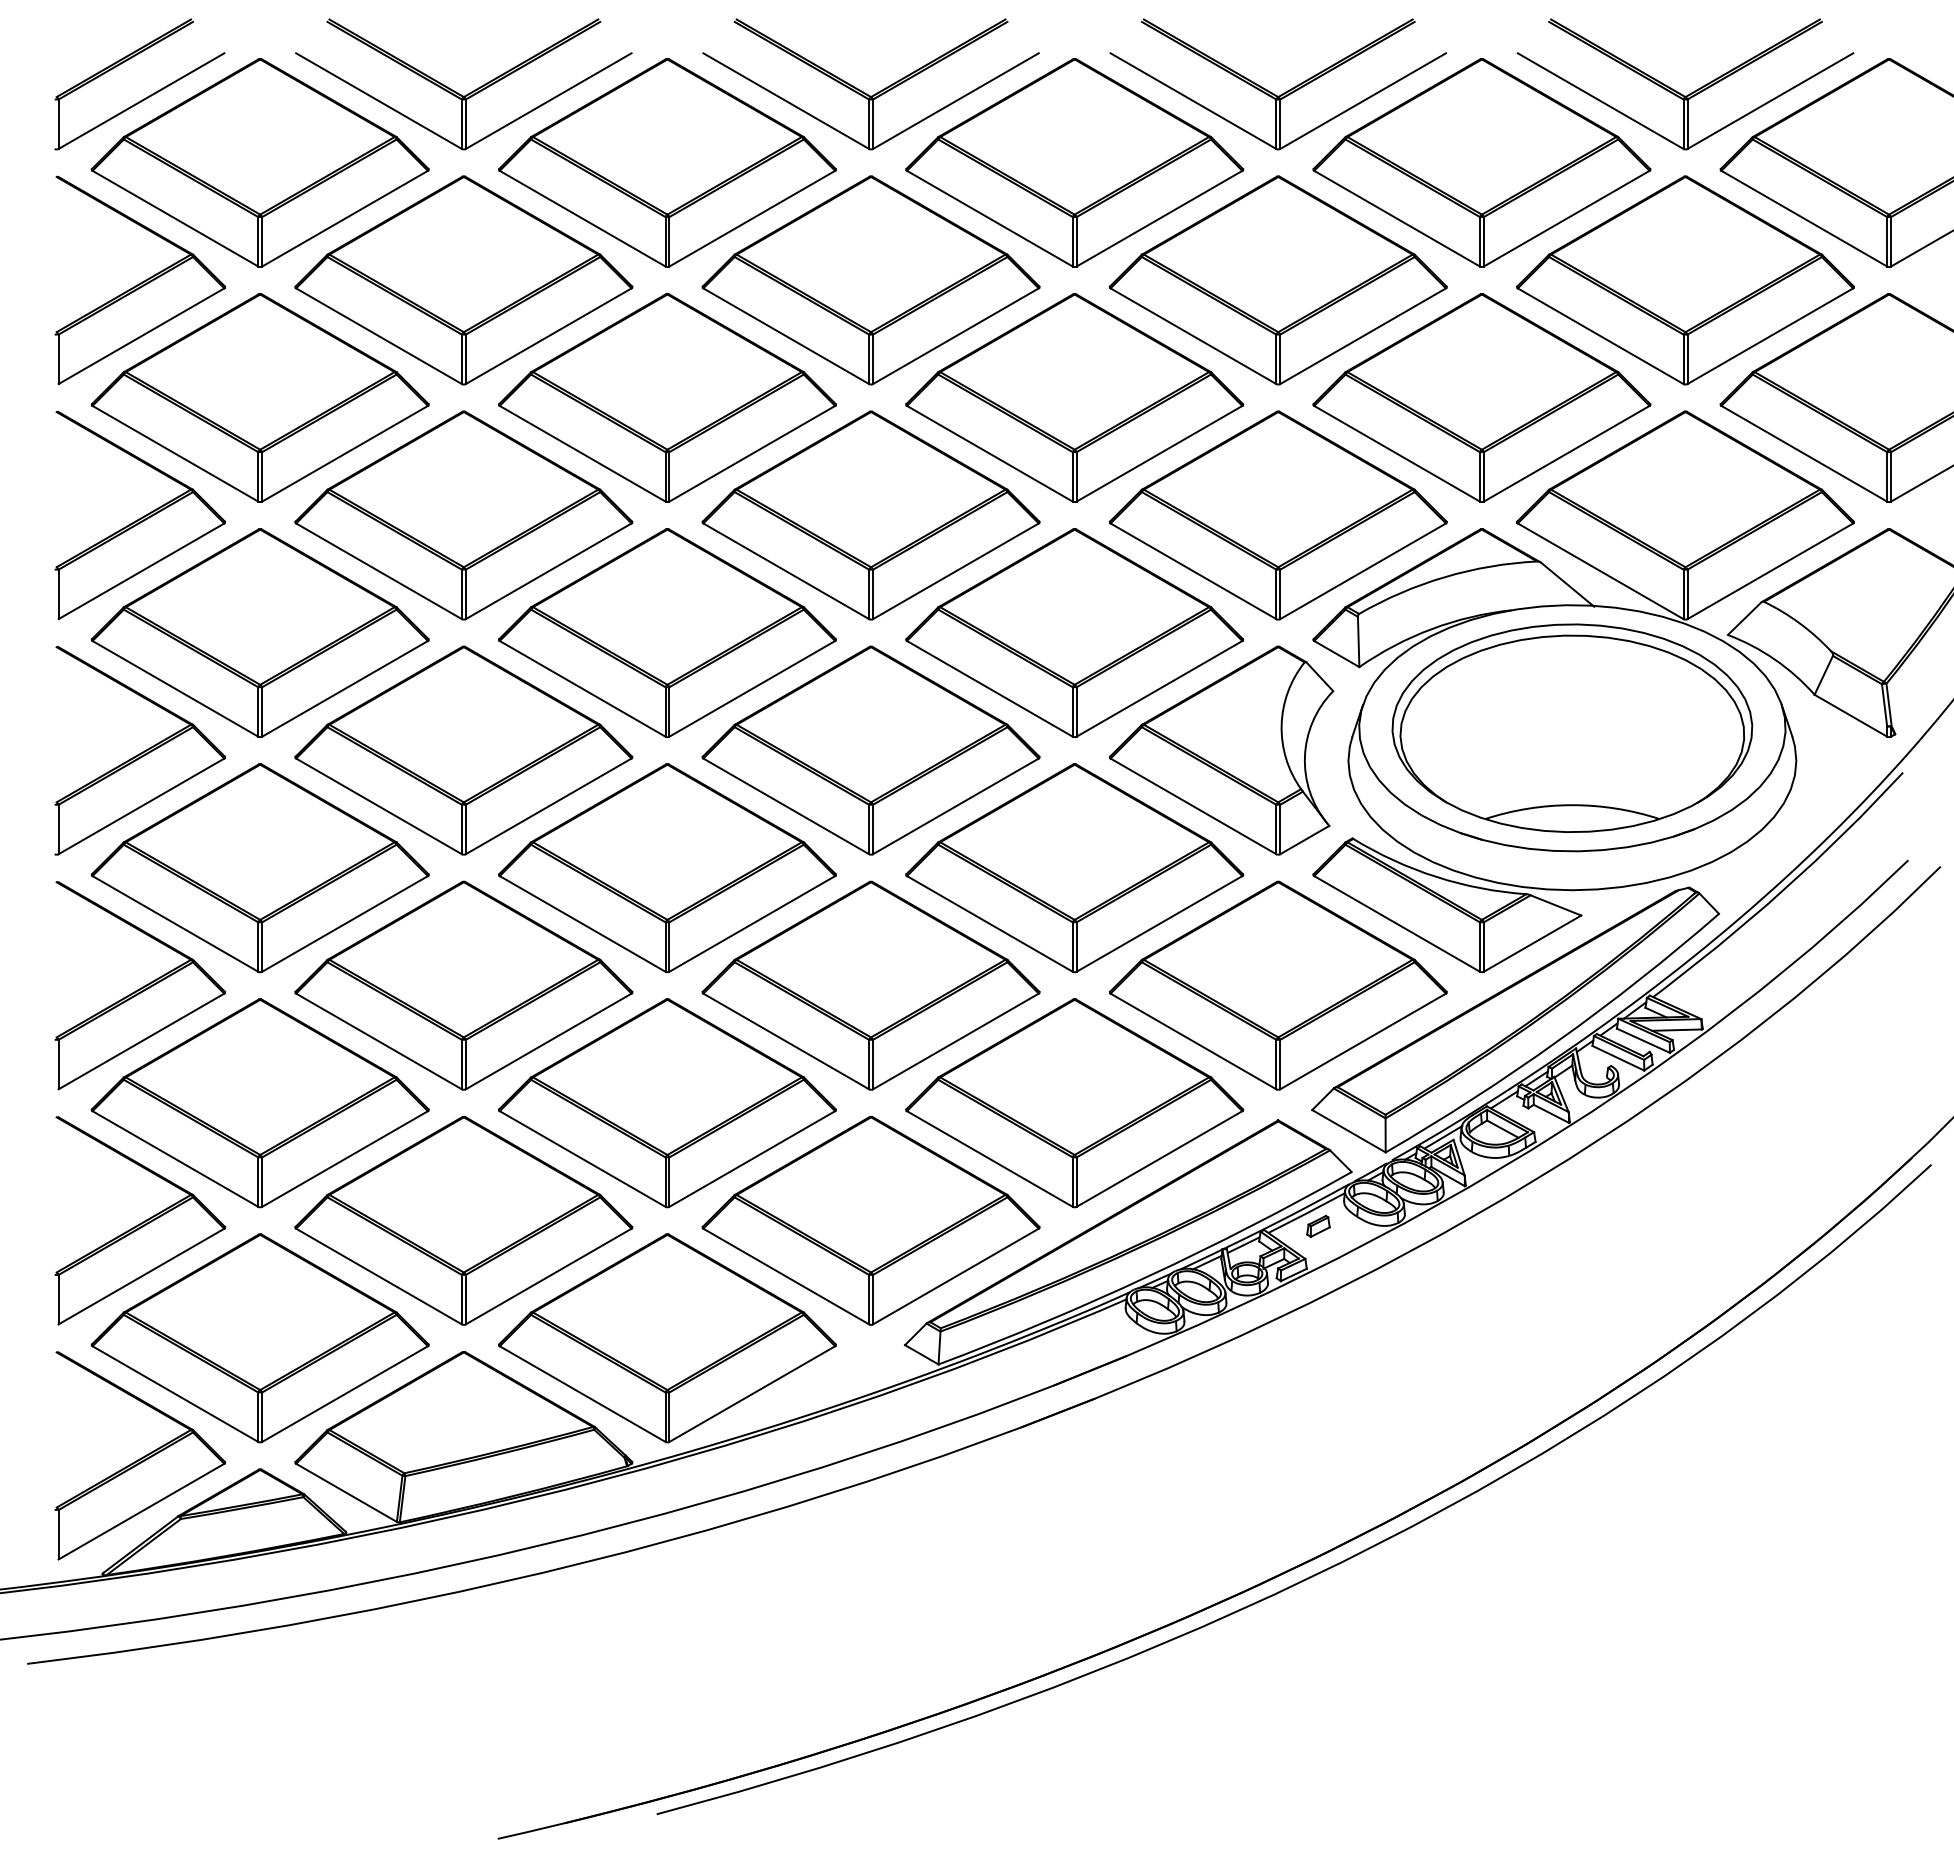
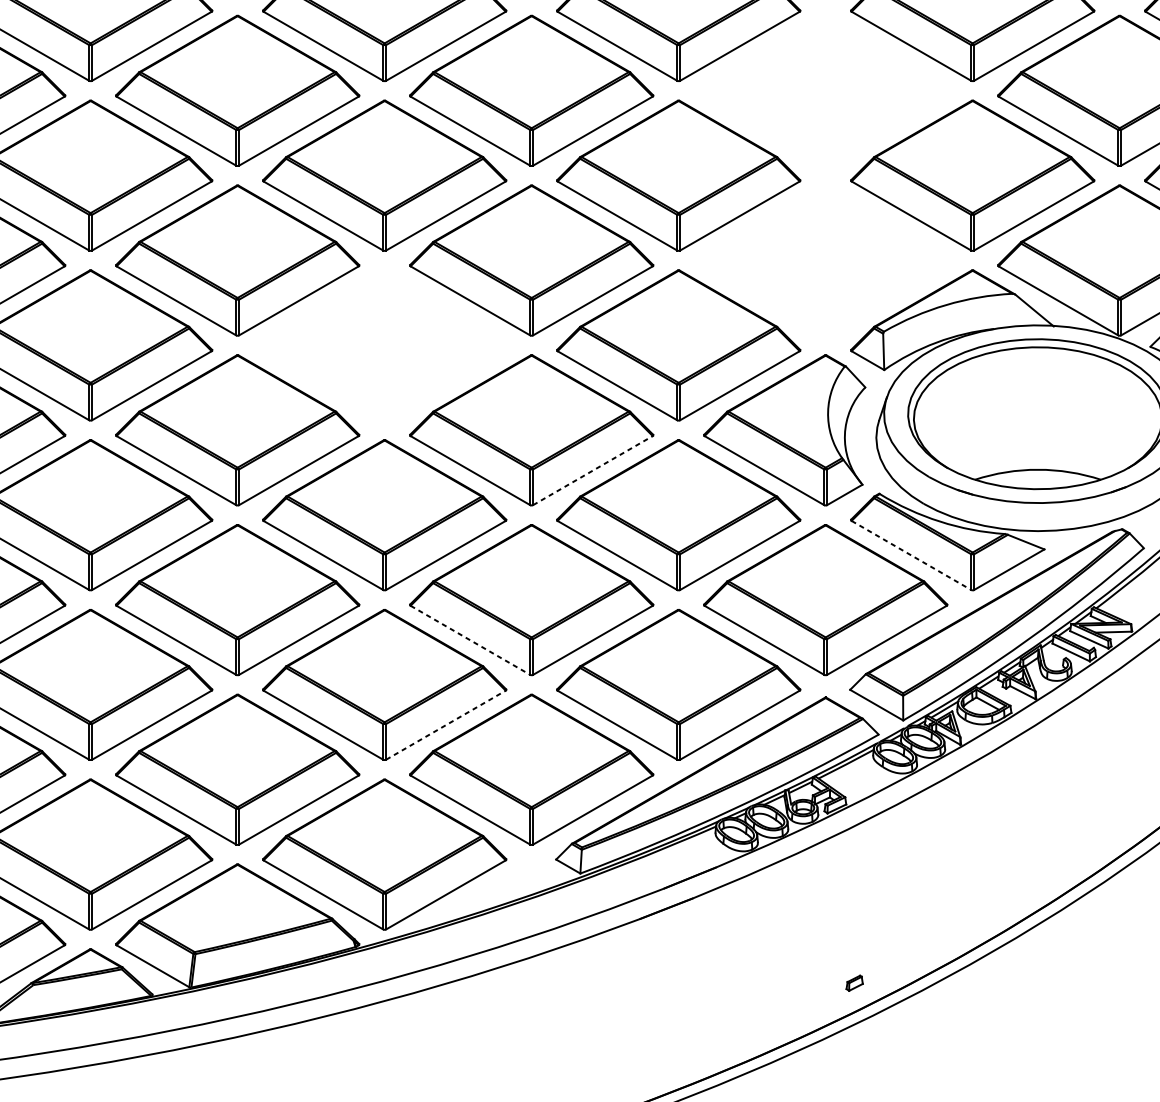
part: (1277, 280) -> (825, 90), removed
part: (1277, 515) -> (825, 260), removed
part: (667, 632) -> (384, 345), removed
line: (955, 806) -> (592, 470), solid -> dashed
line: (1397, 923) -> (911, 555), solid -> dashed
line: (786, 1041) -> (470, 640), solid -> dashed
line: (752, 1159) -> (446, 725), solid -> dashed
part: (1318, 1226) -> (854, 983), moved

